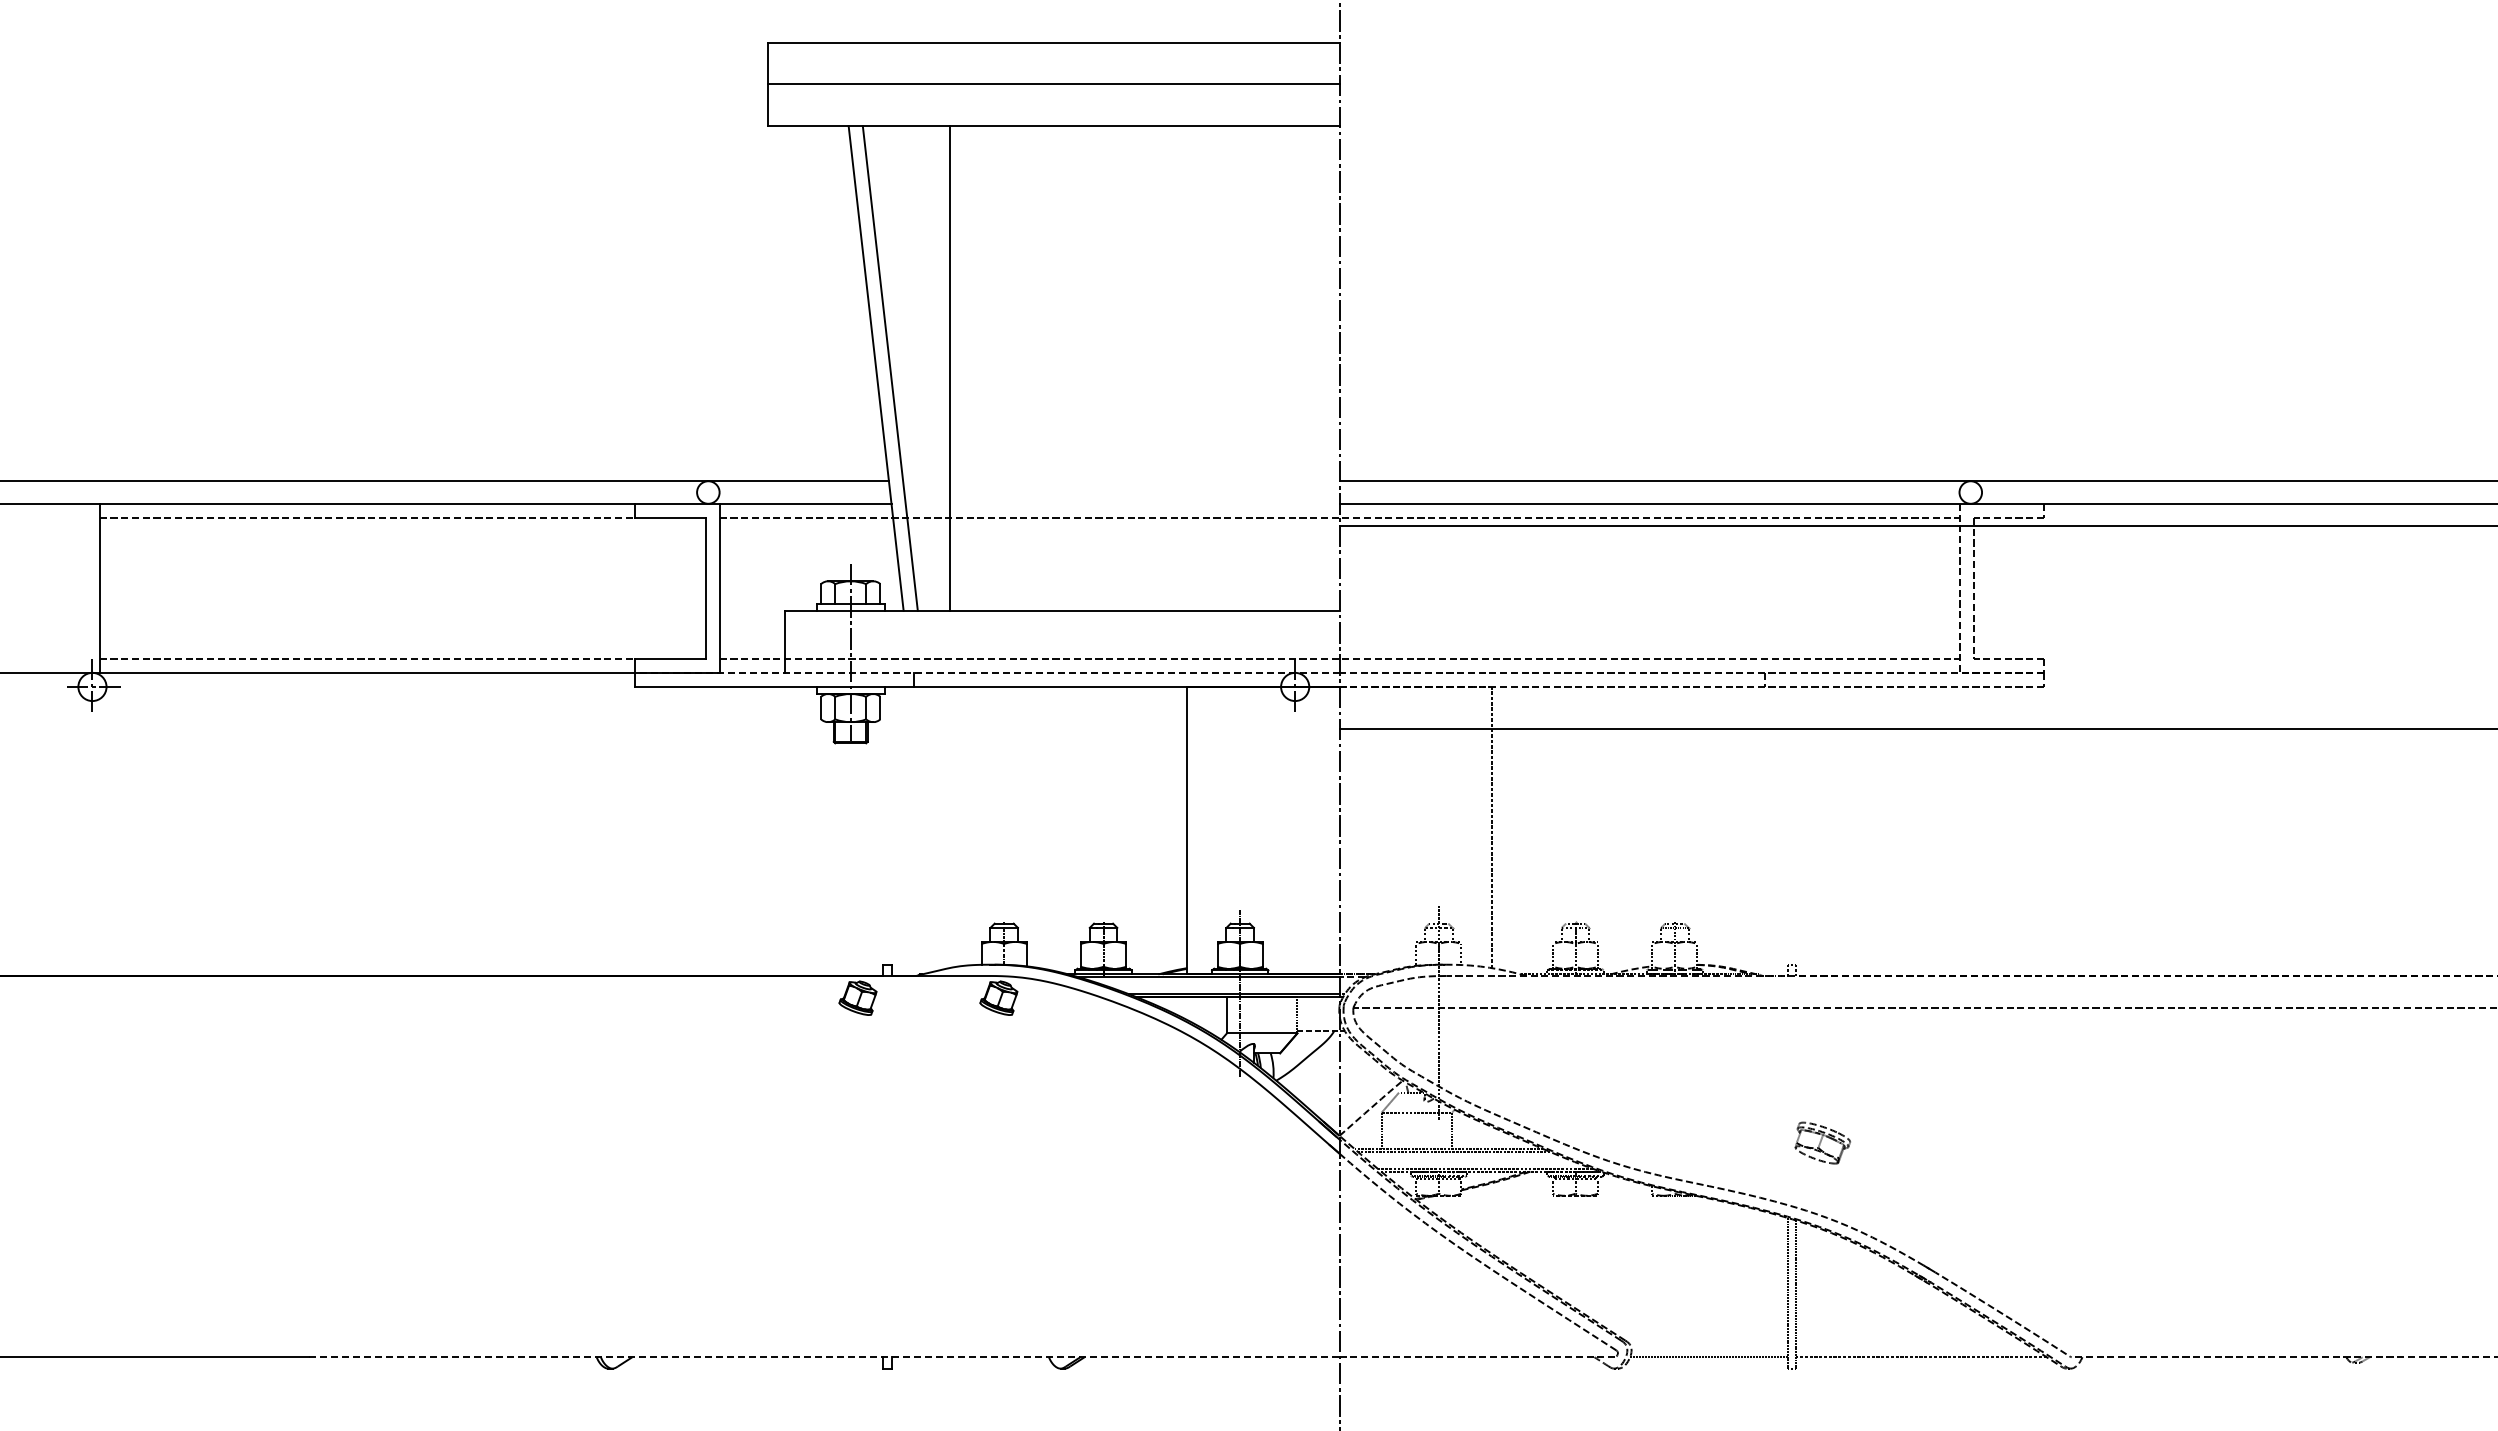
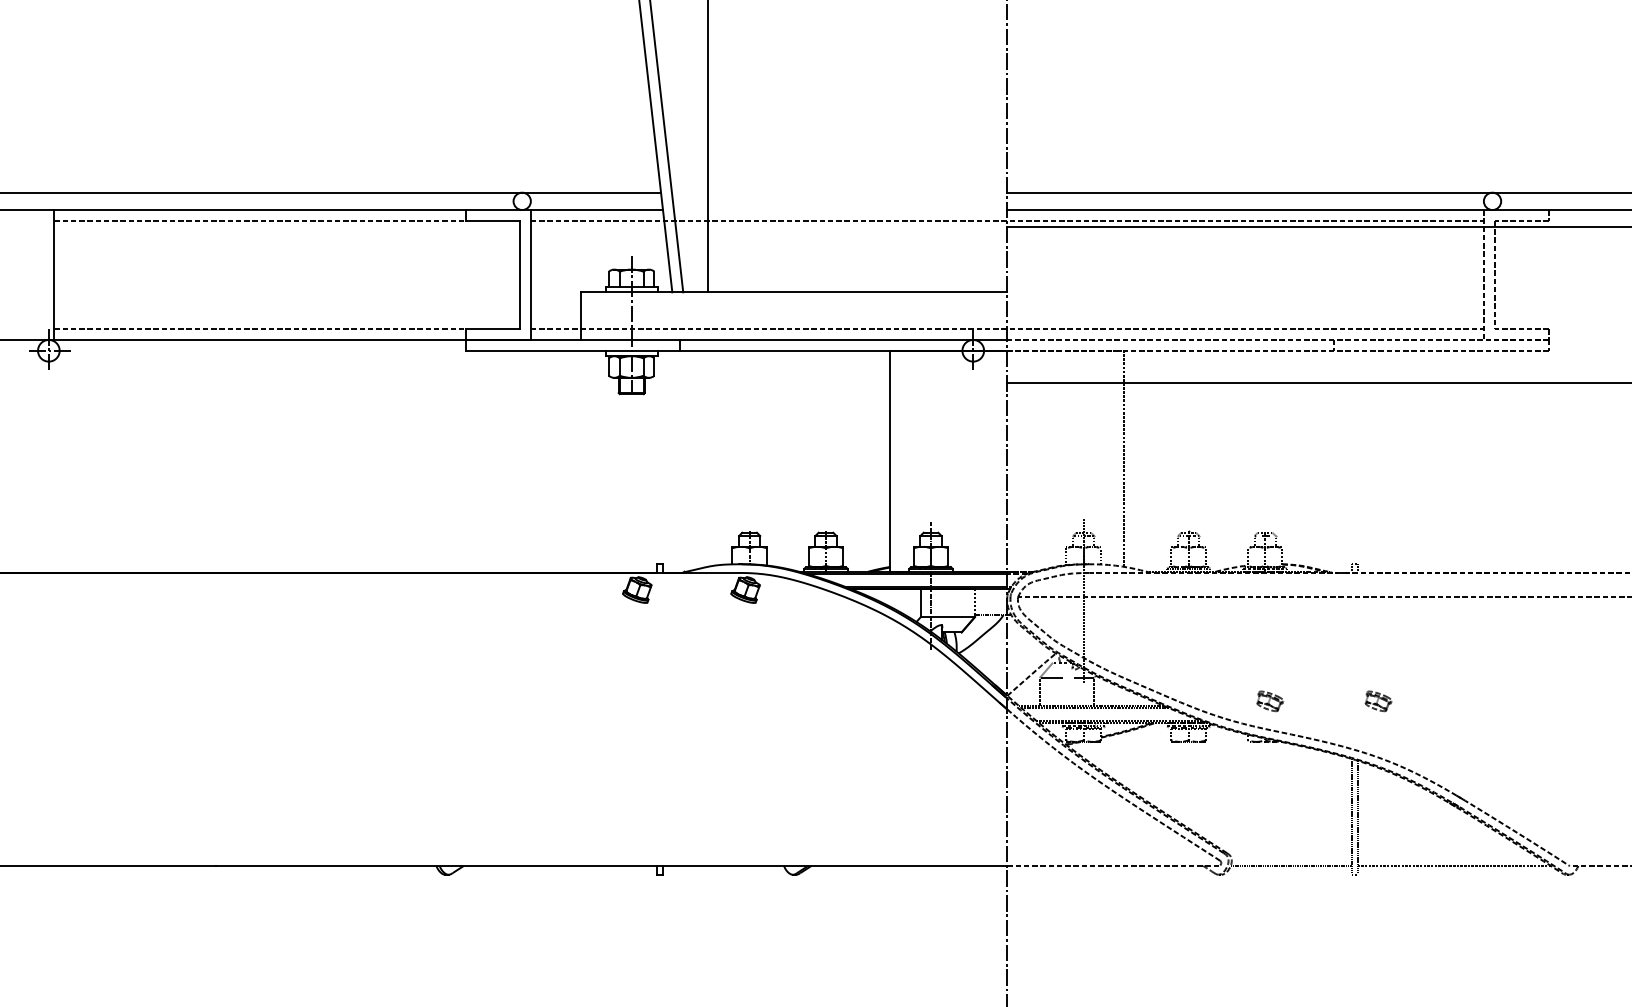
line: (986, 672) -> (736, 339), dashed -> solid
part: (1681, 1142) -> (1270, 700), added
part: (1822, 1142) -> (1378, 700), size x0.62
line: (824, 1357) -> (611, 866), dashed -> solid

